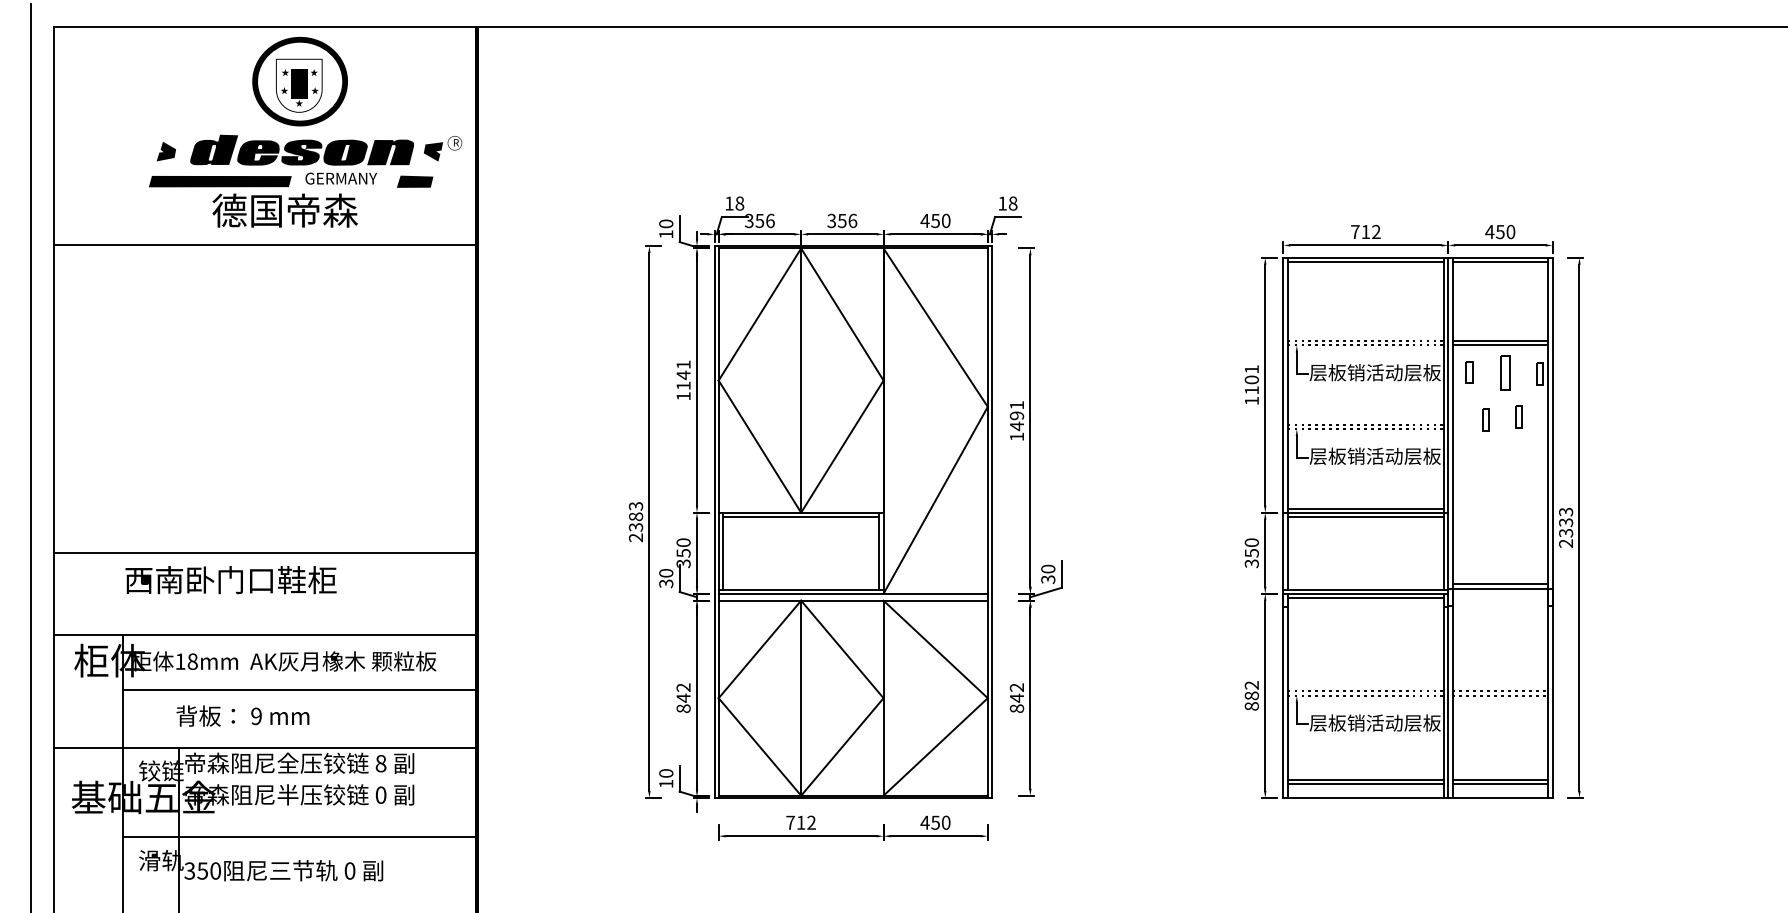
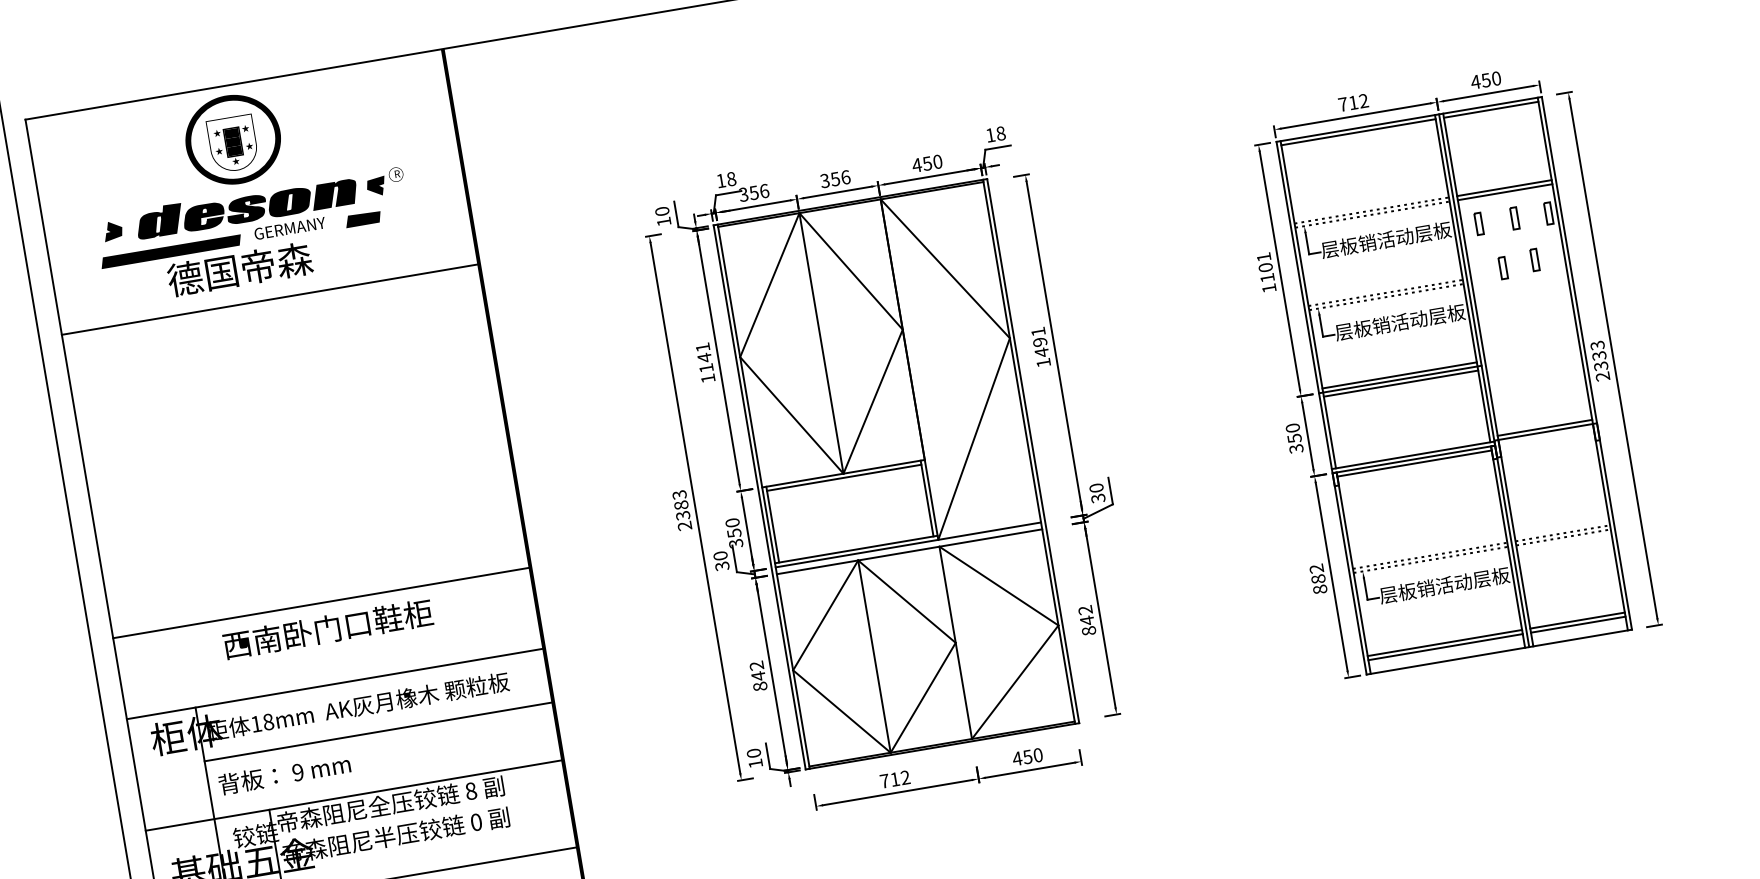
text: (305, 131) -> (246, 188), moved
part: (1505, 372) -> (1514, 218), size x0.62
text: (230, 580) -> (327, 629), moved
text: (242, 715) -> (284, 774), moved

